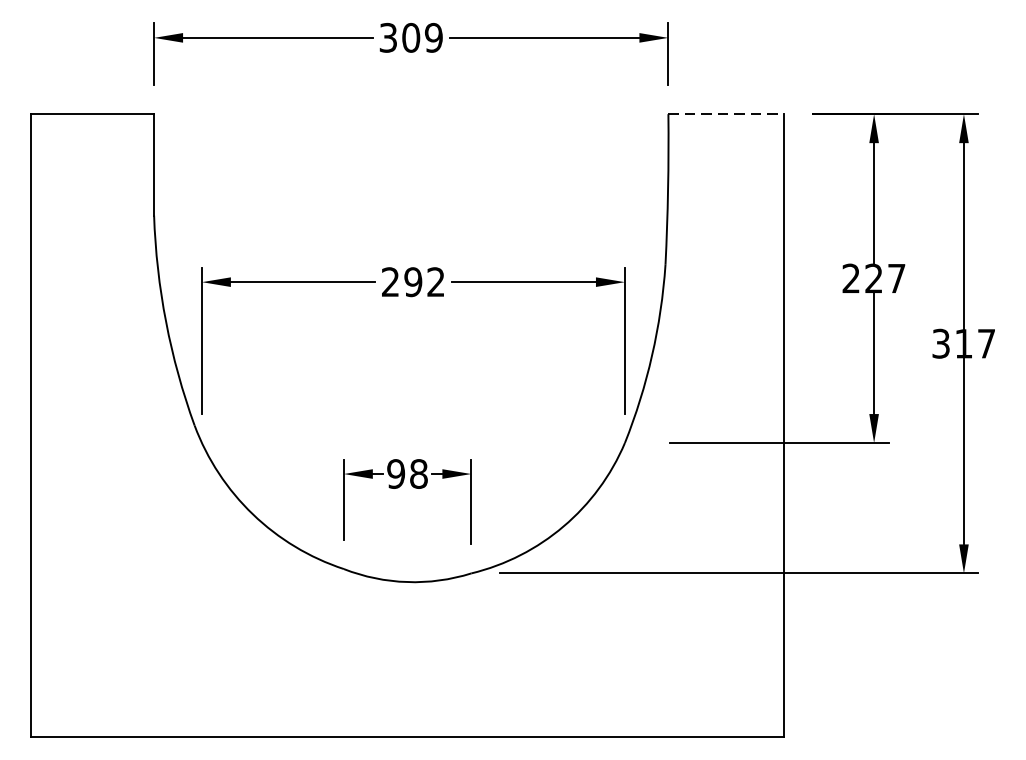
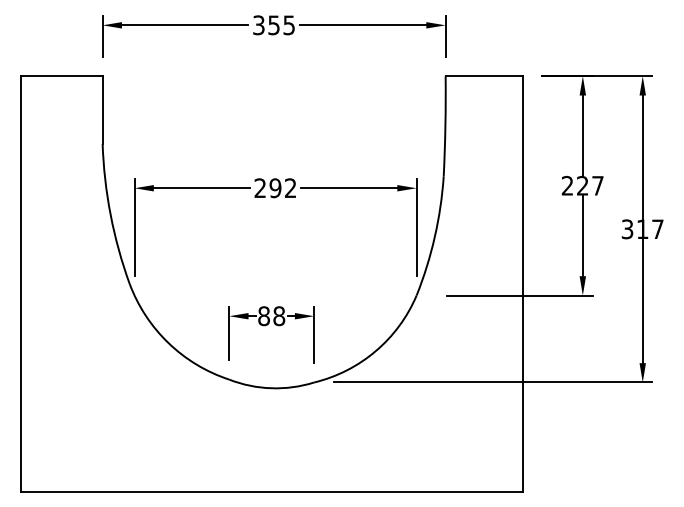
text: (422, 38) -> (281, 25), 309 -> 355
line: (726, 114) -> (484, 76), dashed -> solid
text: (395, 474) -> (263, 316), 98 -> 88

